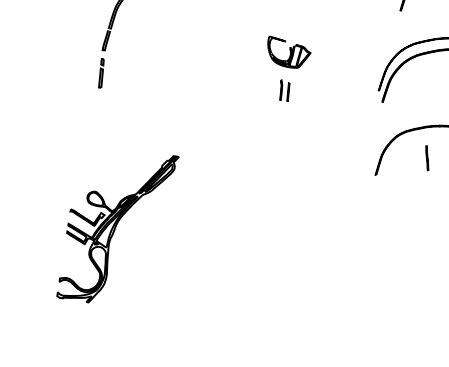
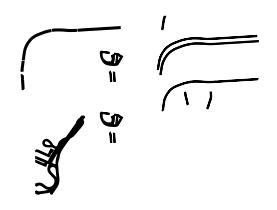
part: (267, 191) -> (111, 126), added
part: (116, 225) -> (59, 154), moved

